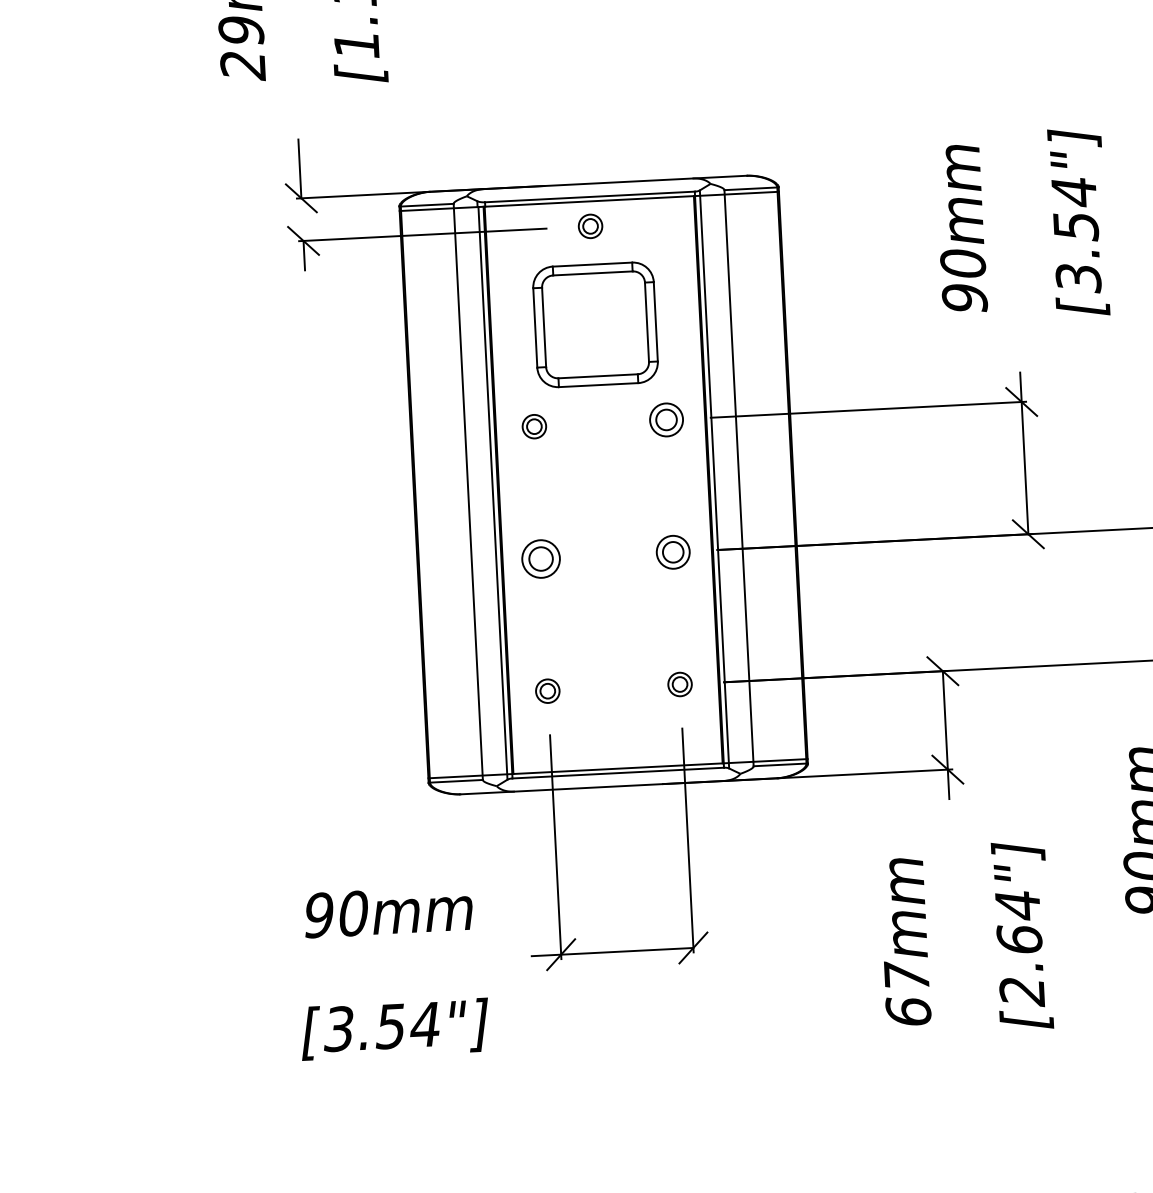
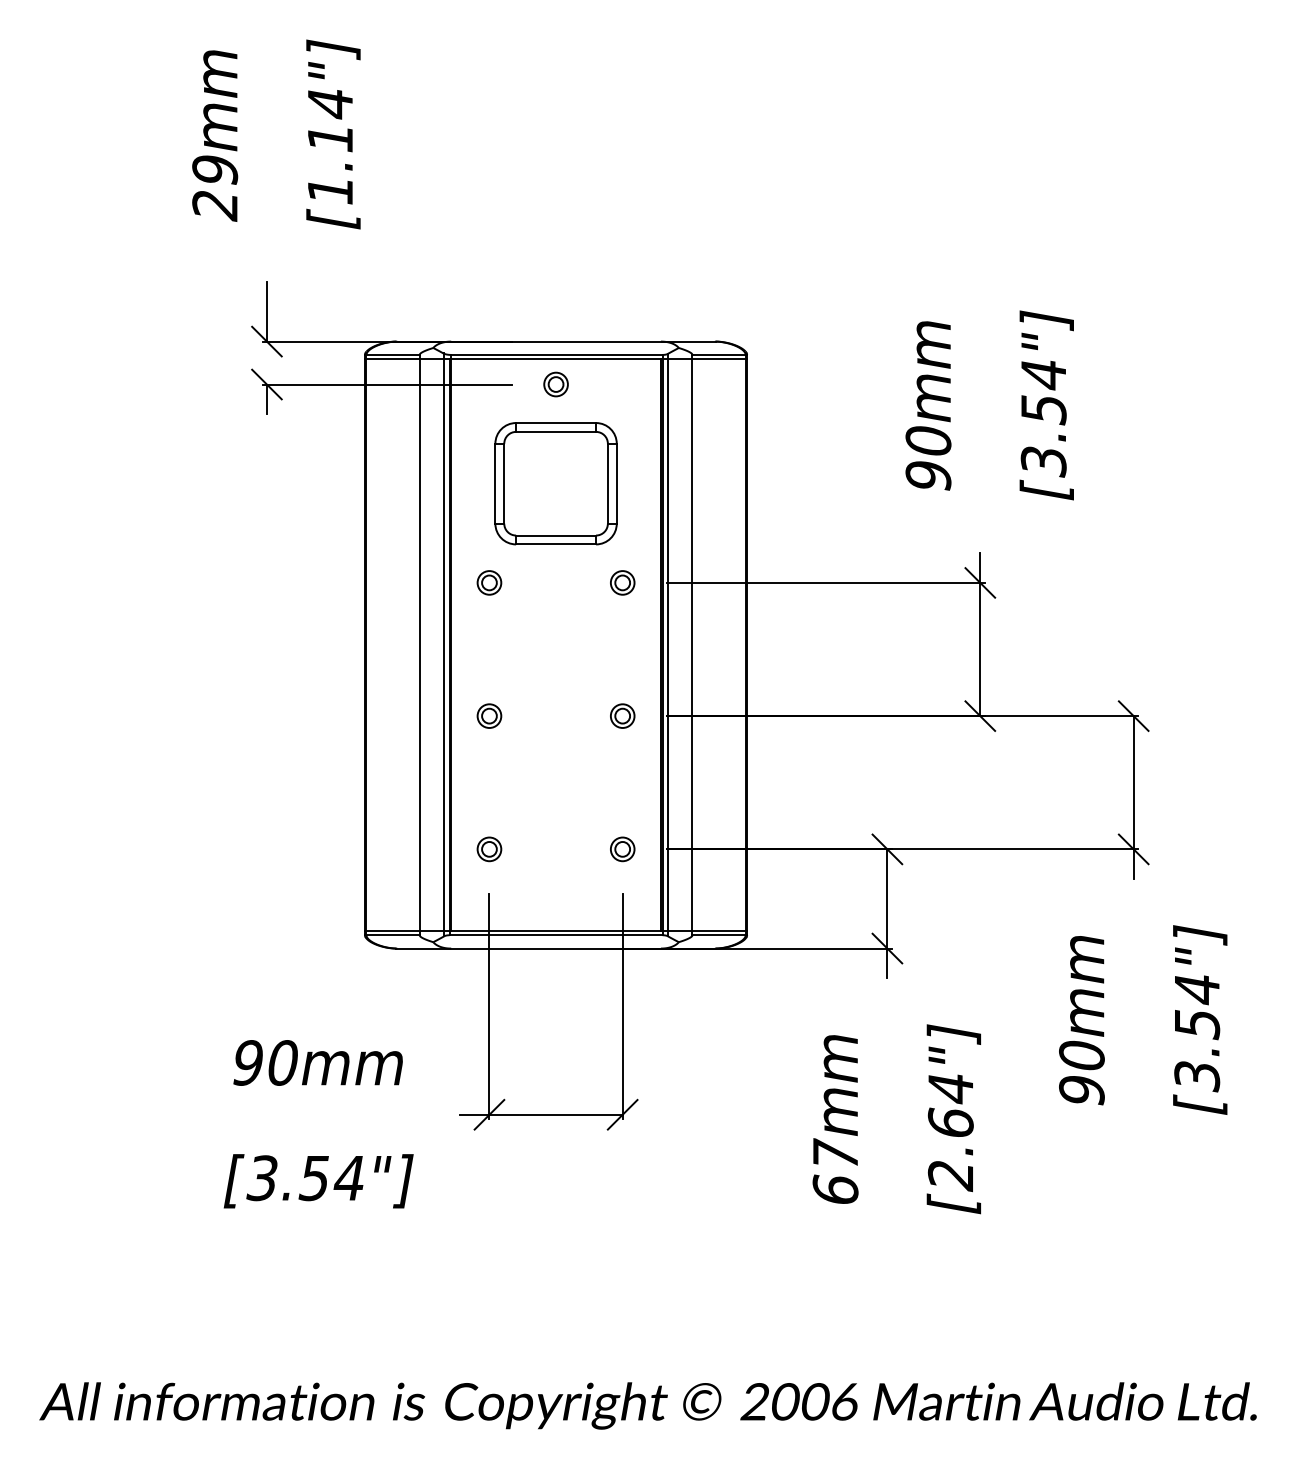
part: (666, 419) -> (622, 582), size x0.71
part: (673, 551) -> (622, 715), size x0.71
part: (541, 558) -> (489, 715), size x0.62

